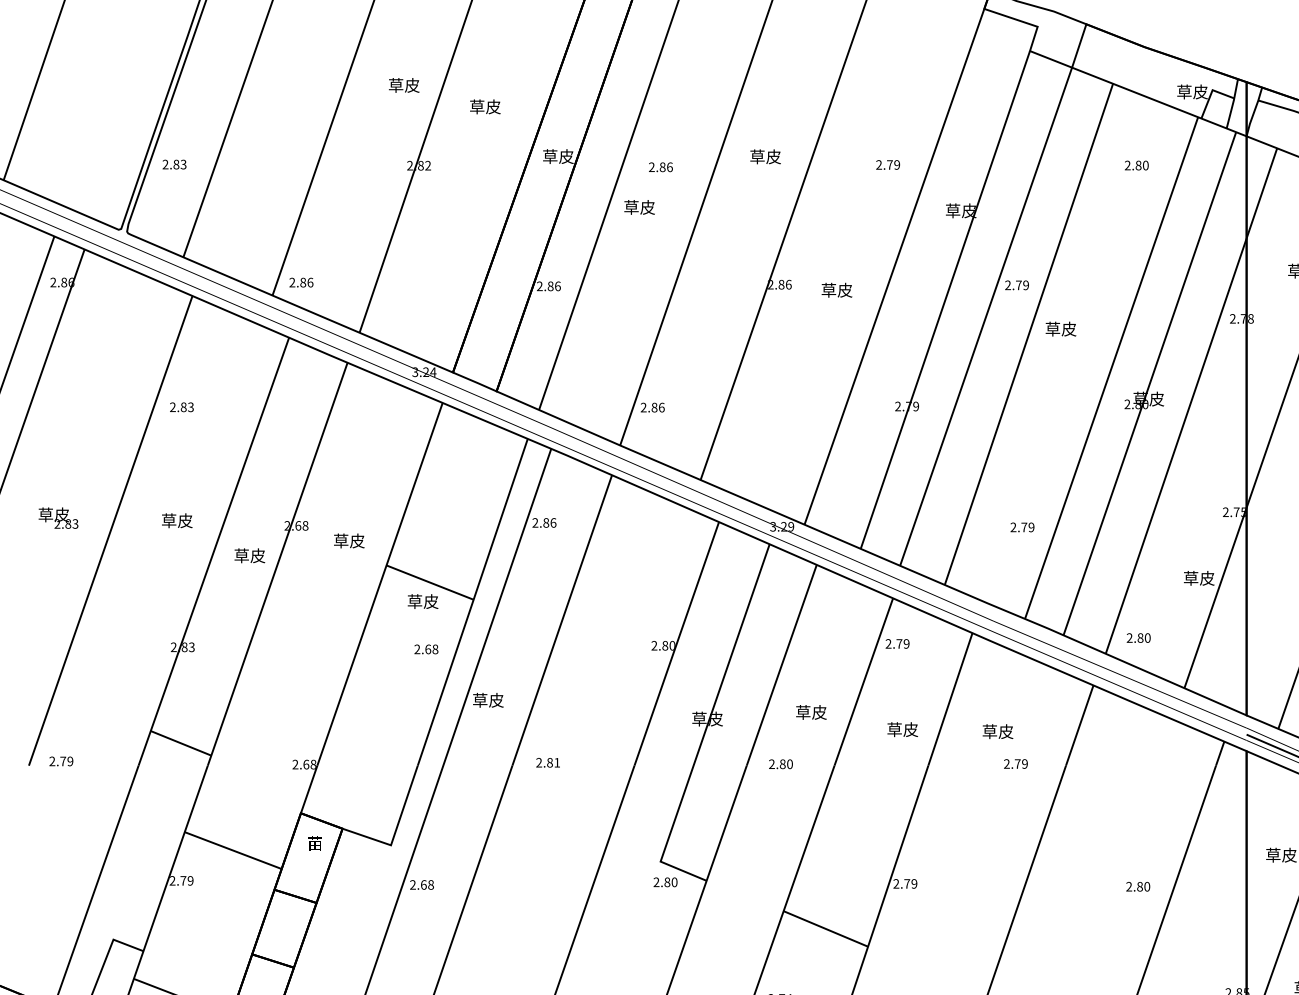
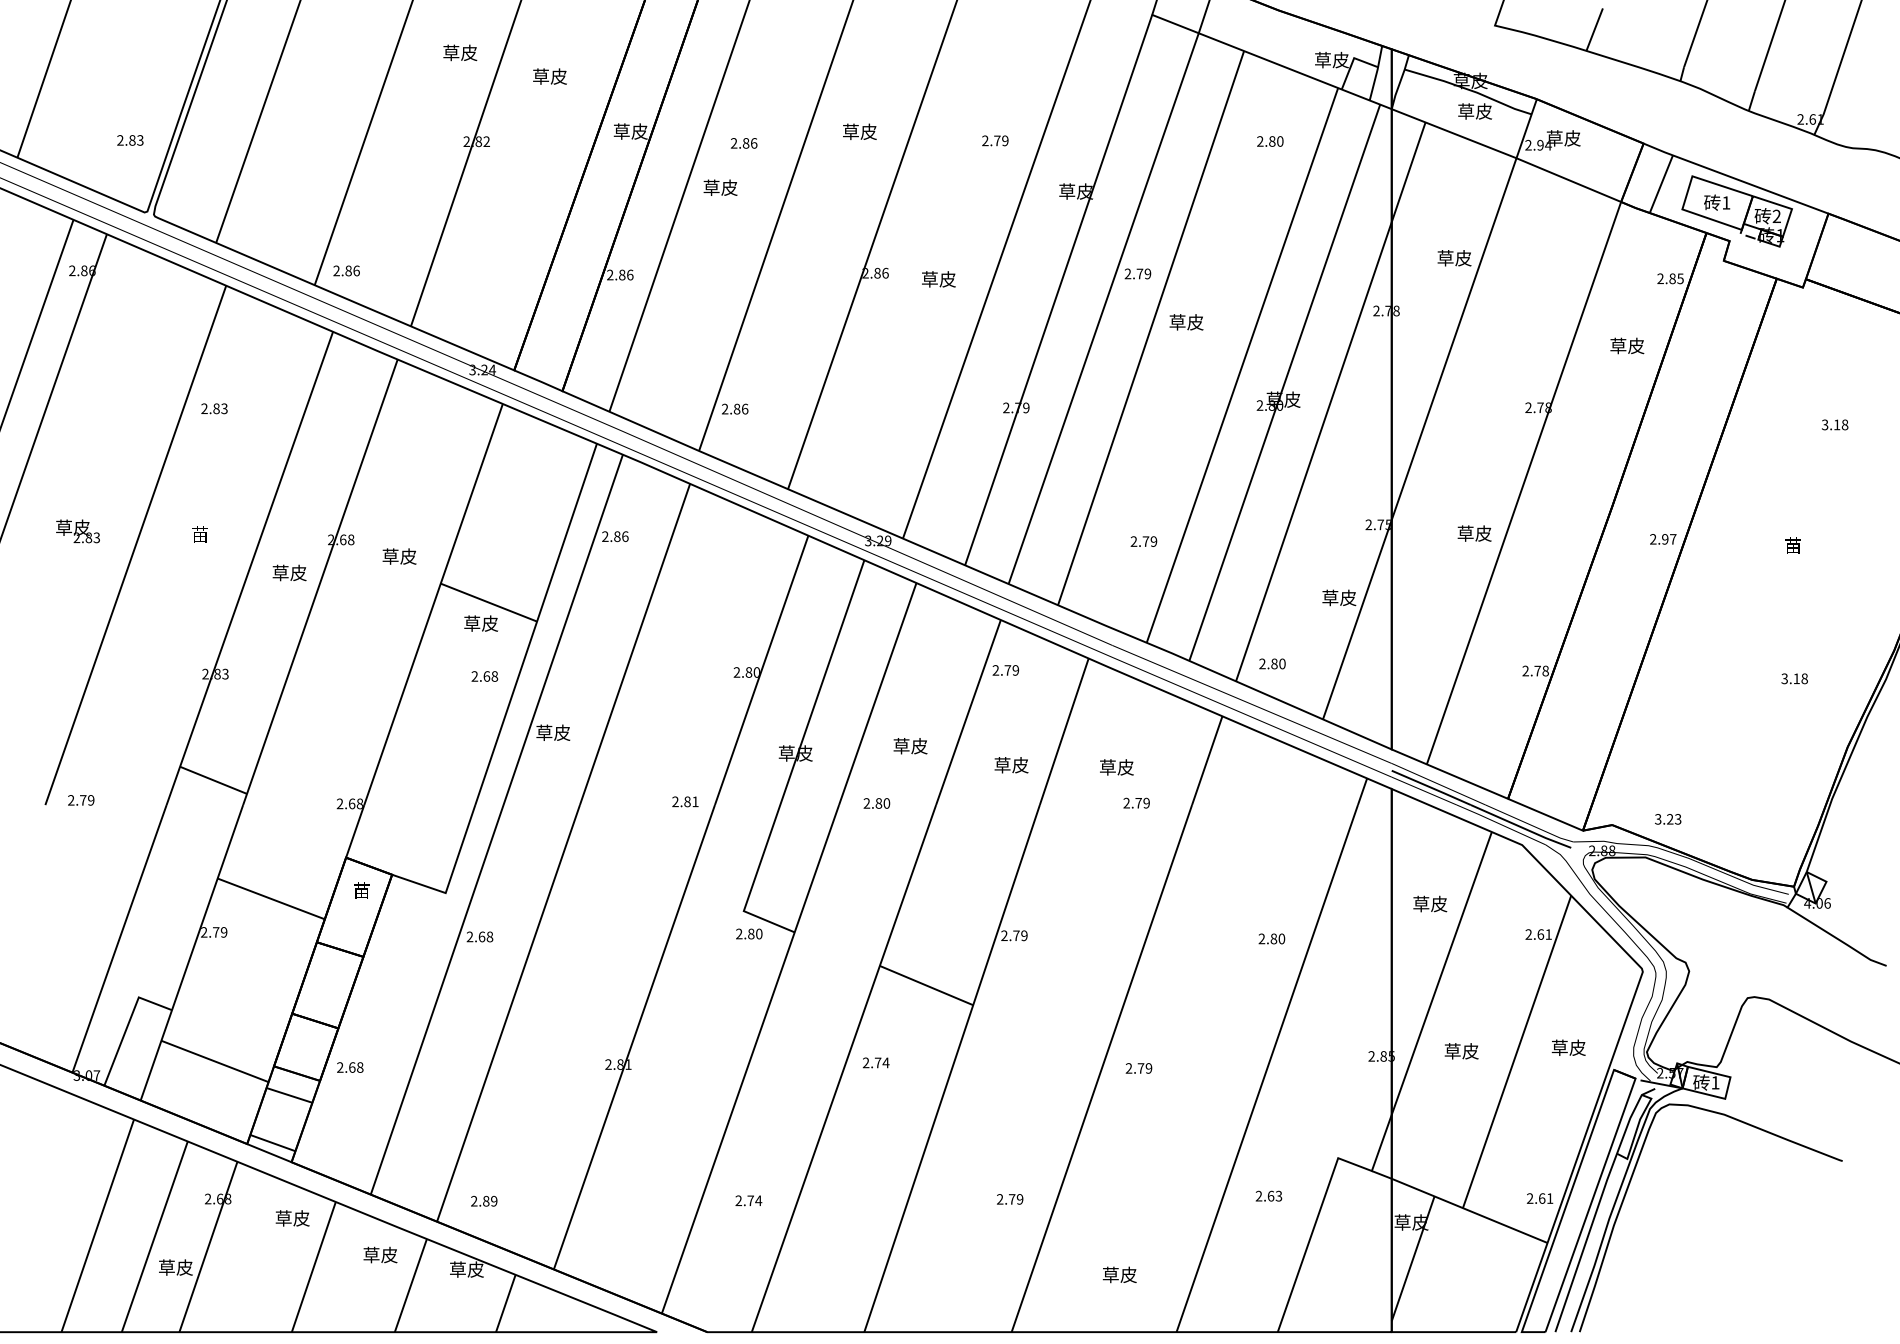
text: (174, 164) -> (130, 140), moved
text: (177, 520) -> (209, 534), 草皮 -> 苗
text: (548, 762) -> (685, 801), moved

